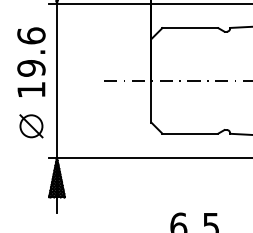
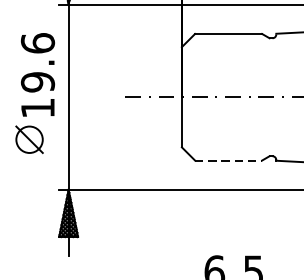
part: (31, 126) -> (29, 140), moved
line: (190, 133) -> (228, 160), solid -> dashed

